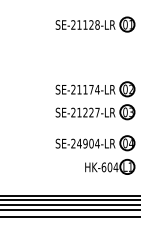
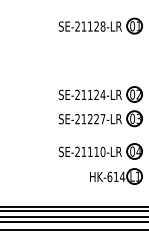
text: (91, 89) -> (96, 94), SE-21174-LR -> SE-21124-LR
text: (88, 143) -> (93, 151), SE-24904-LR -> SE-21110-LR
text: (109, 166) -> (115, 176), HK-604 -> HK-614

